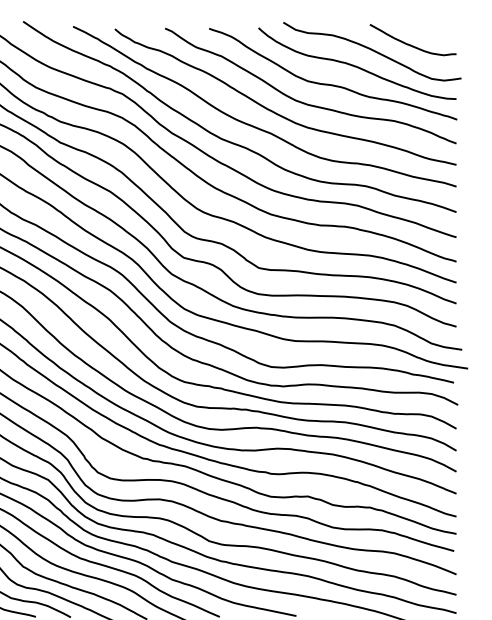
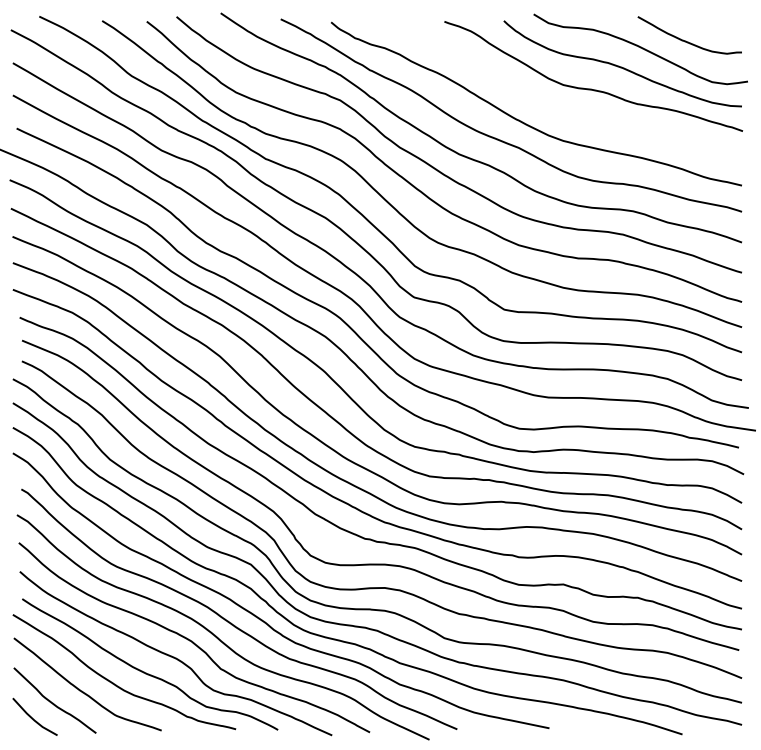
curve: (303, 102) -> (558, 110), removed

